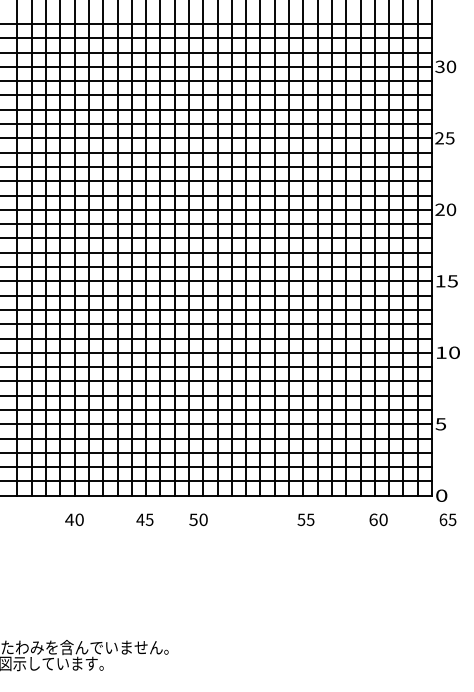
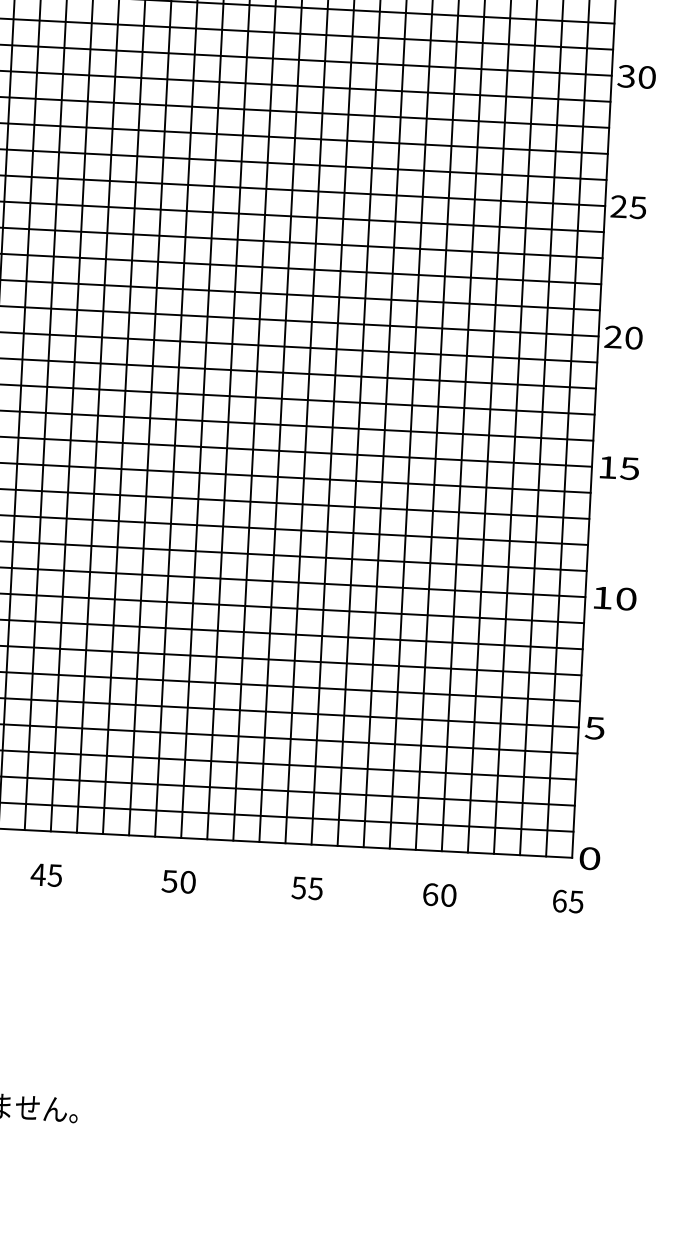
text: (198, 519) -> (178, 881), moved
text: (305, 519) -> (306, 887), moved
text: (378, 519) -> (439, 894), moved
text: (447, 519) -> (567, 900), moved

